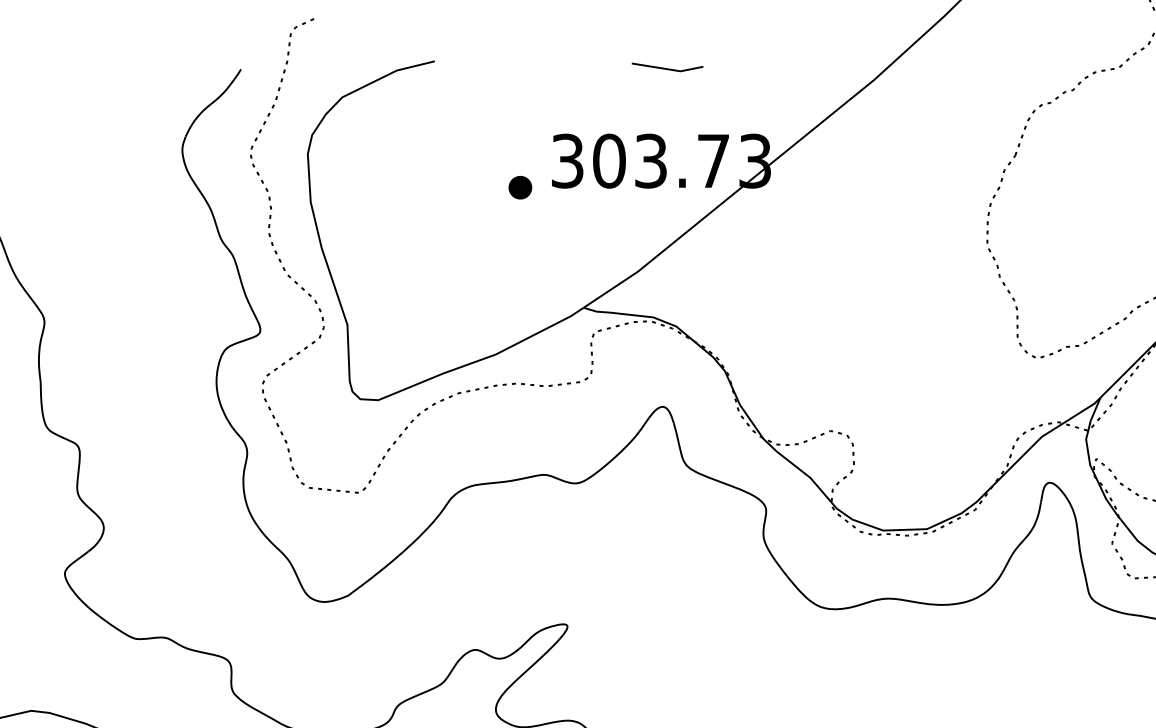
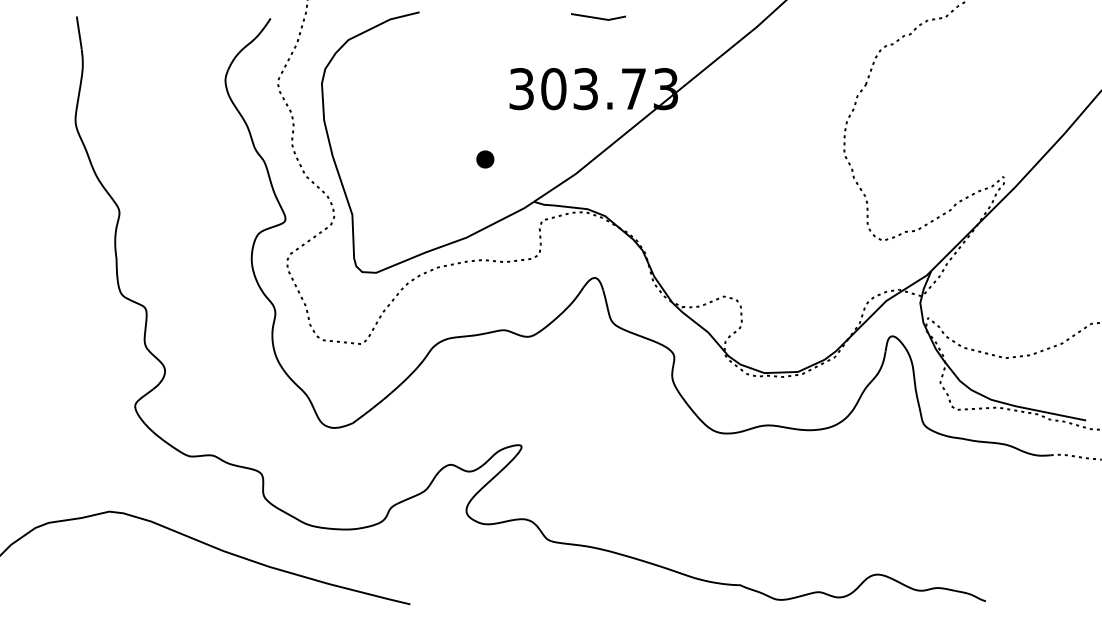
part: (520, 187) -> (485, 159), moved

